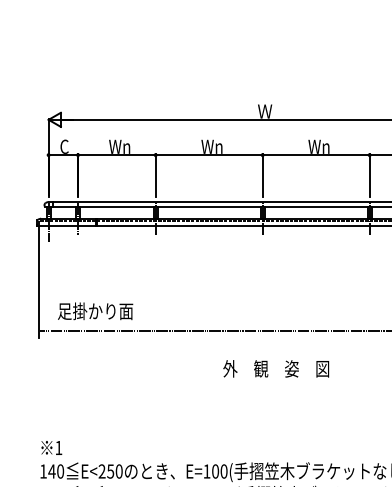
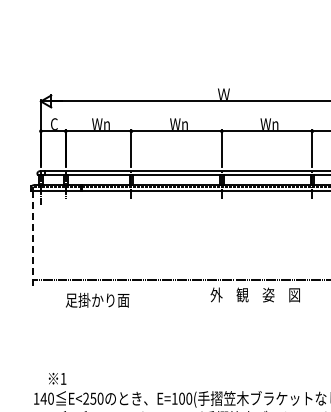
line: (38, 281) -> (32, 238), solid -> dashed
text: (95, 310) -> (97, 299), moved
text: (275, 368) -> (254, 294), moved
text: (51, 447) -> (57, 378), moved

